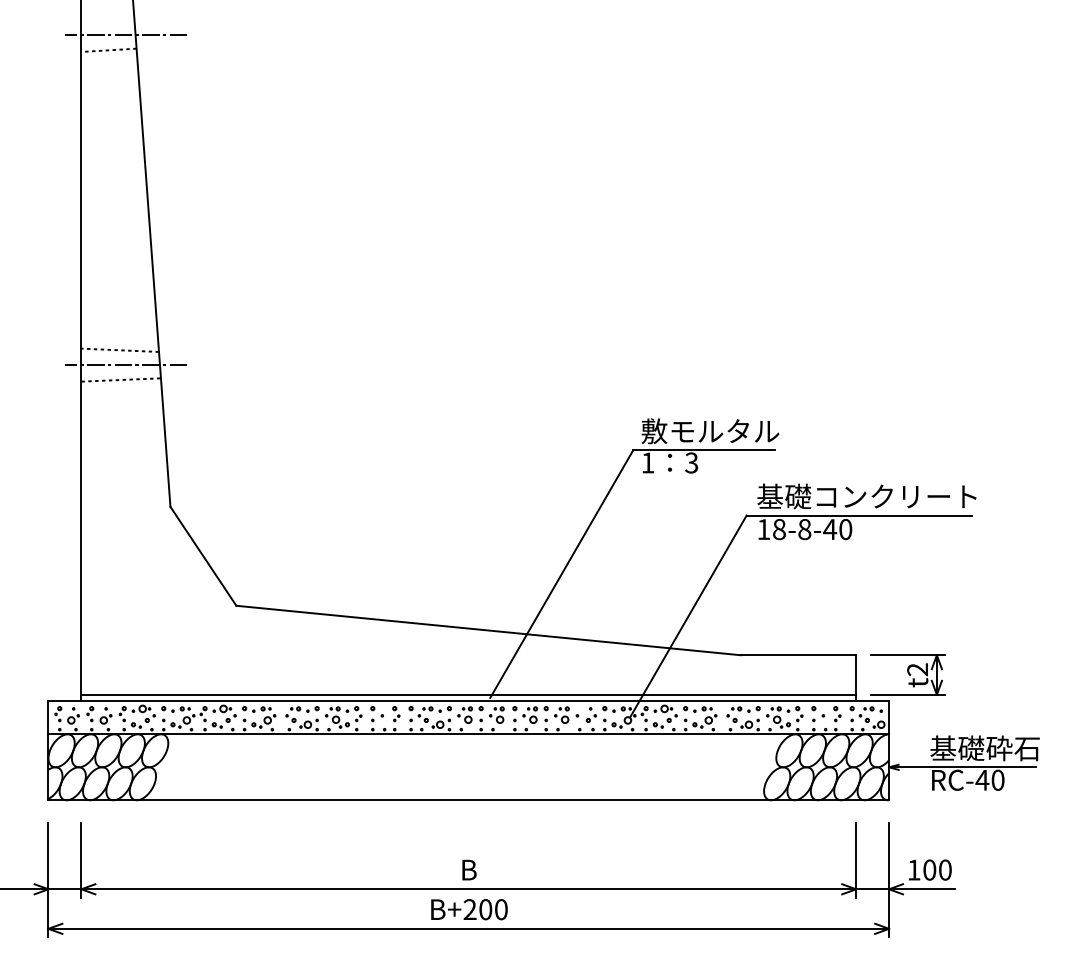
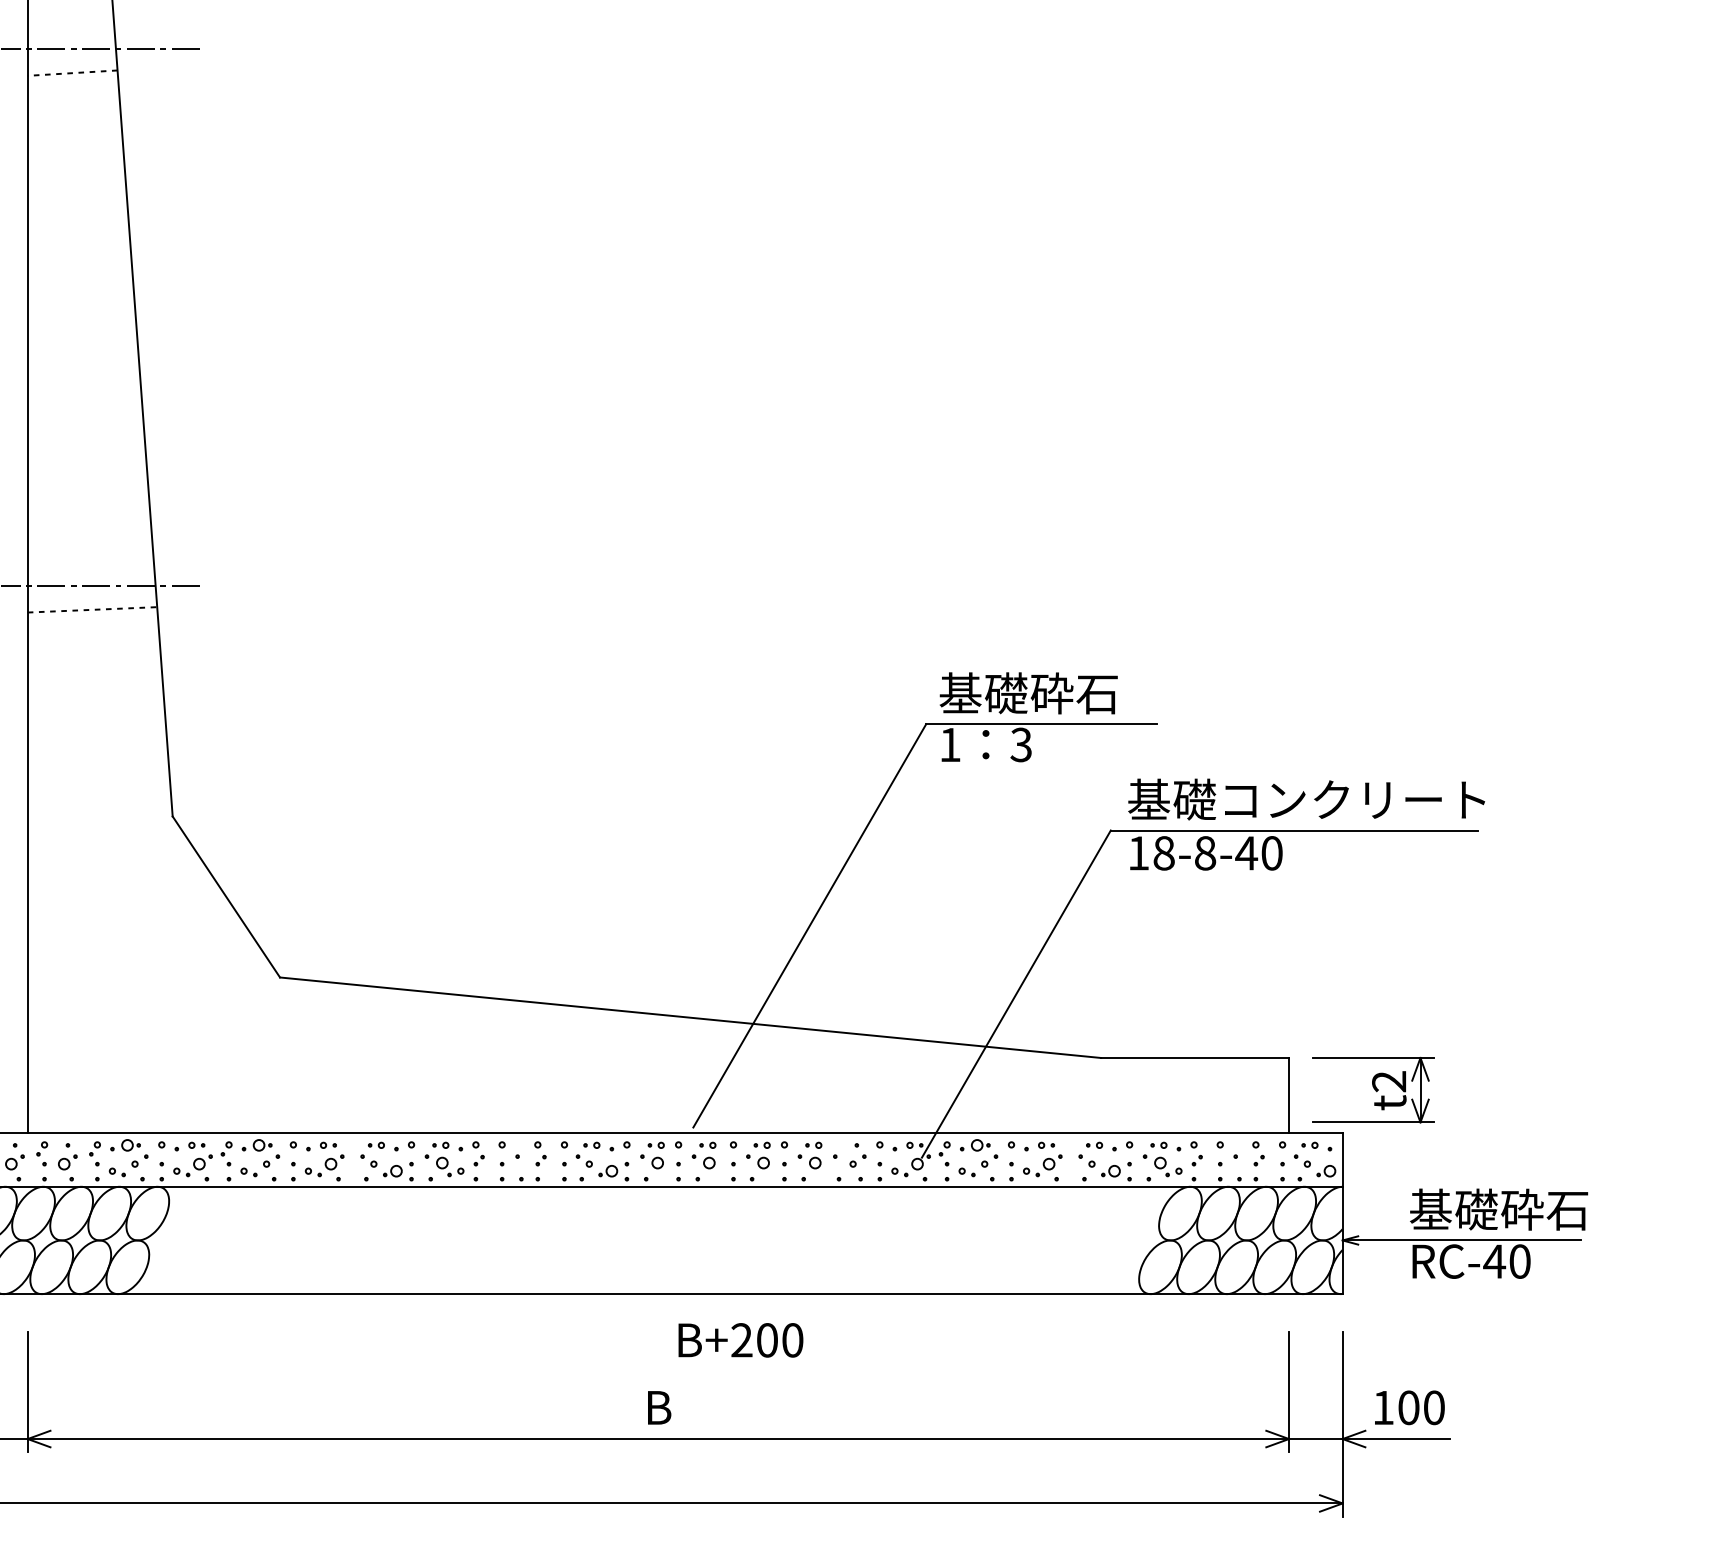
line: (120, 349) -> (91, 560), removed
text: (710, 431) -> (1051, 693), 敷モルタル -> 基礎砕石
line: (468, 694) -> (657, 1121), removed
text: (469, 909) -> (740, 1340), moved

